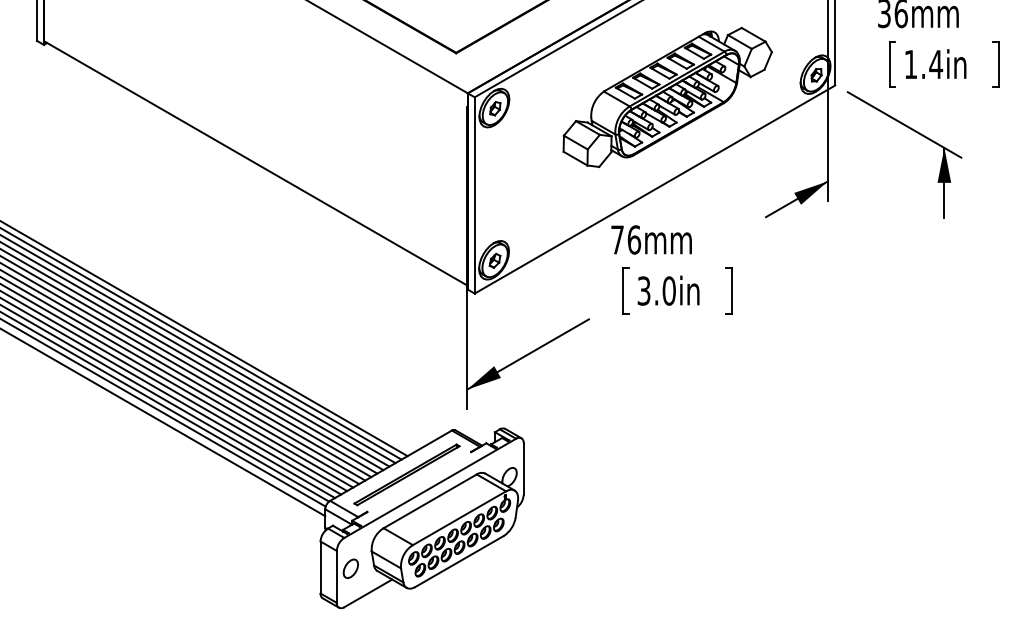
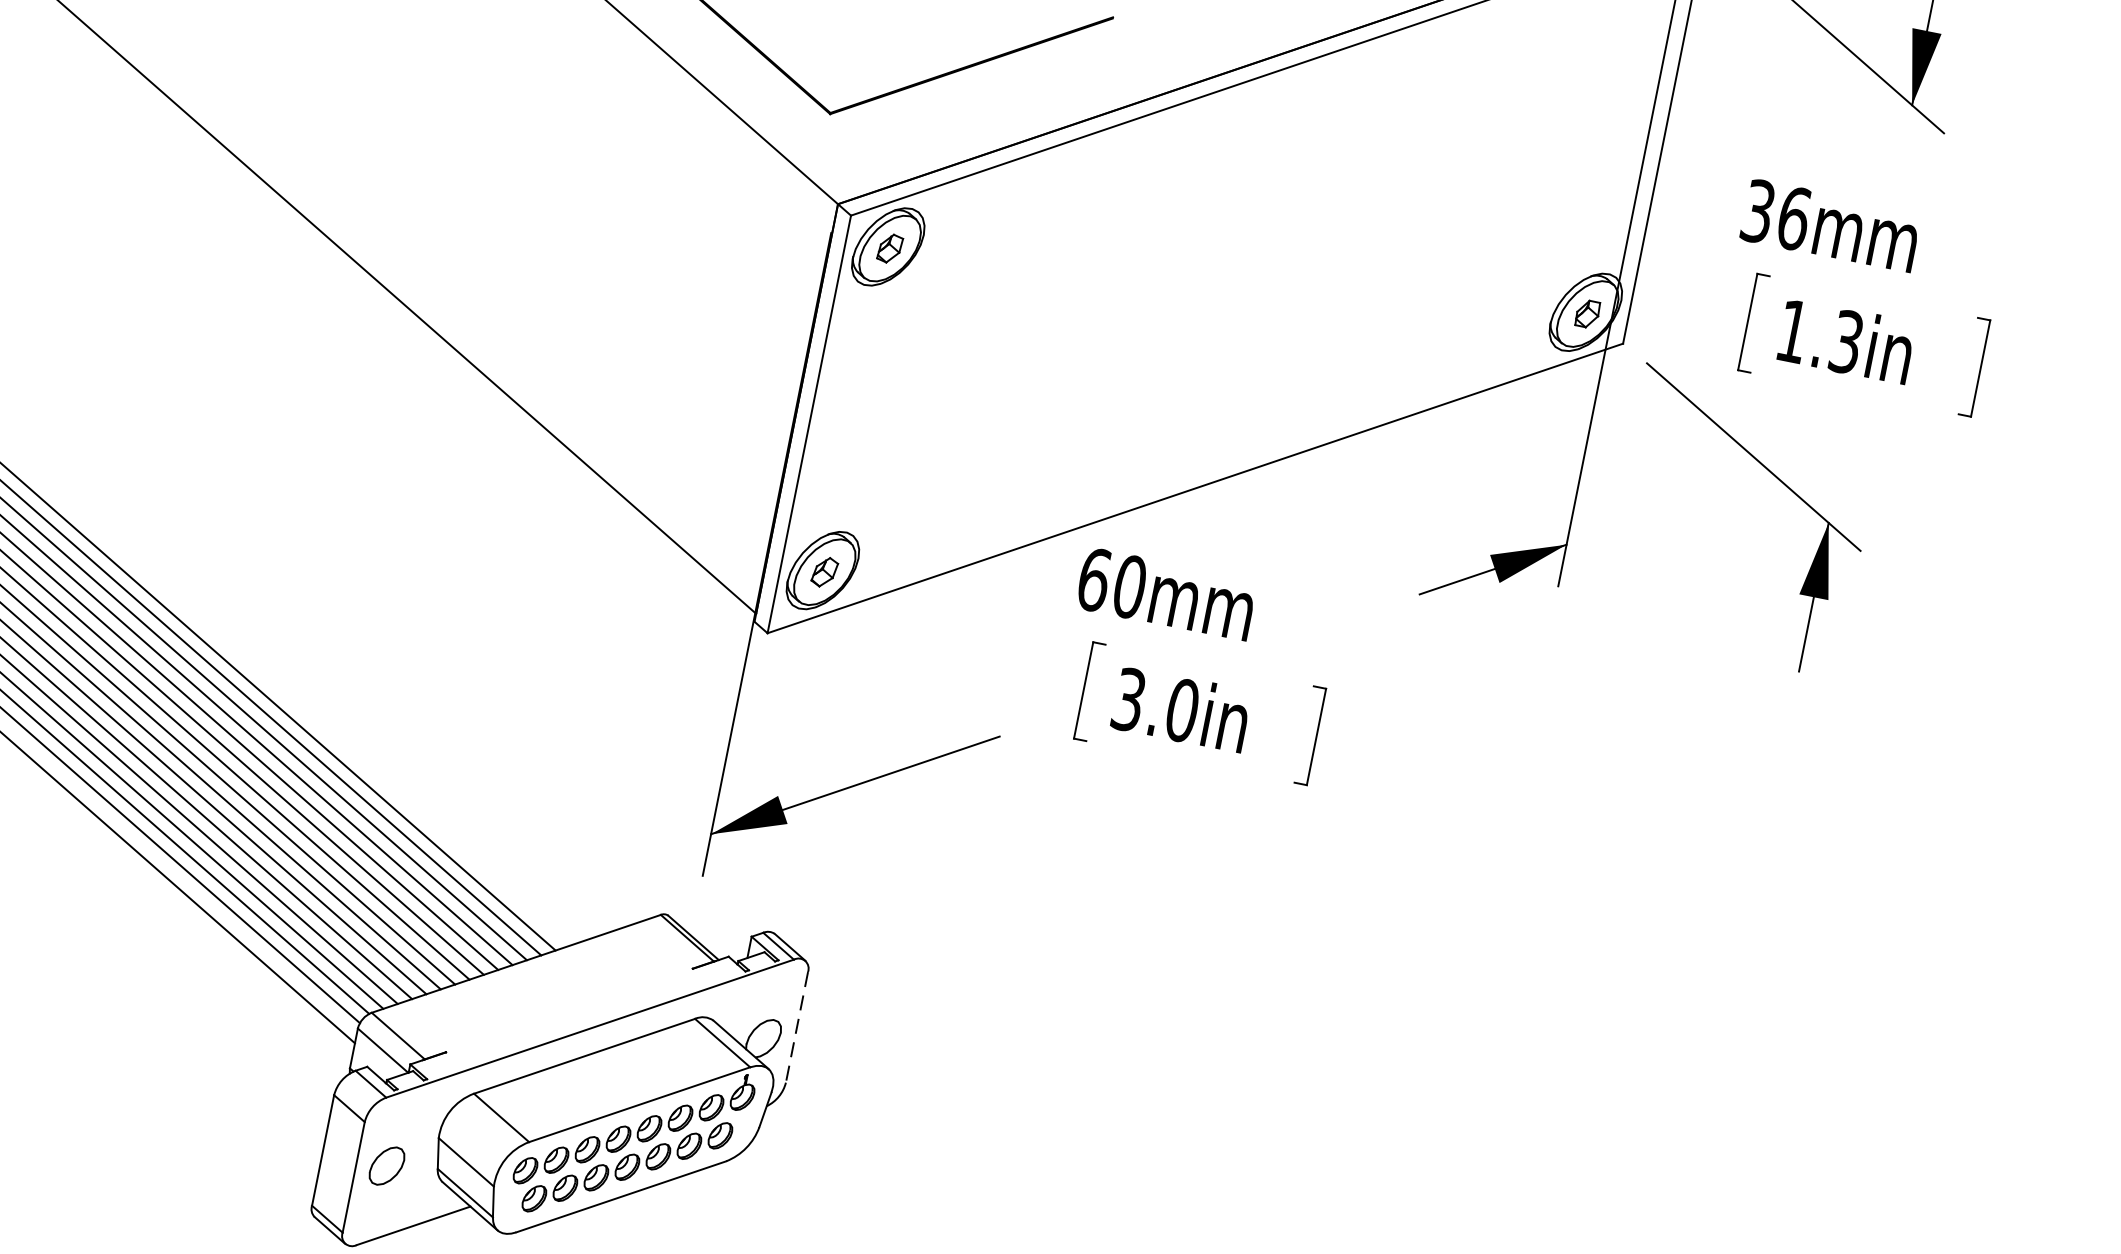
text: (936, 64) -> (1847, 342), 1.4in -> 1.3in
part: (667, 96) -> (1261, 295), removed
text: (626, 239) -> (1113, 582), 76mm -> 60mm
line: (523, 469) -> (796, 1028), solid -> dashed
part: (406, 474) -> (545, 989), removed

